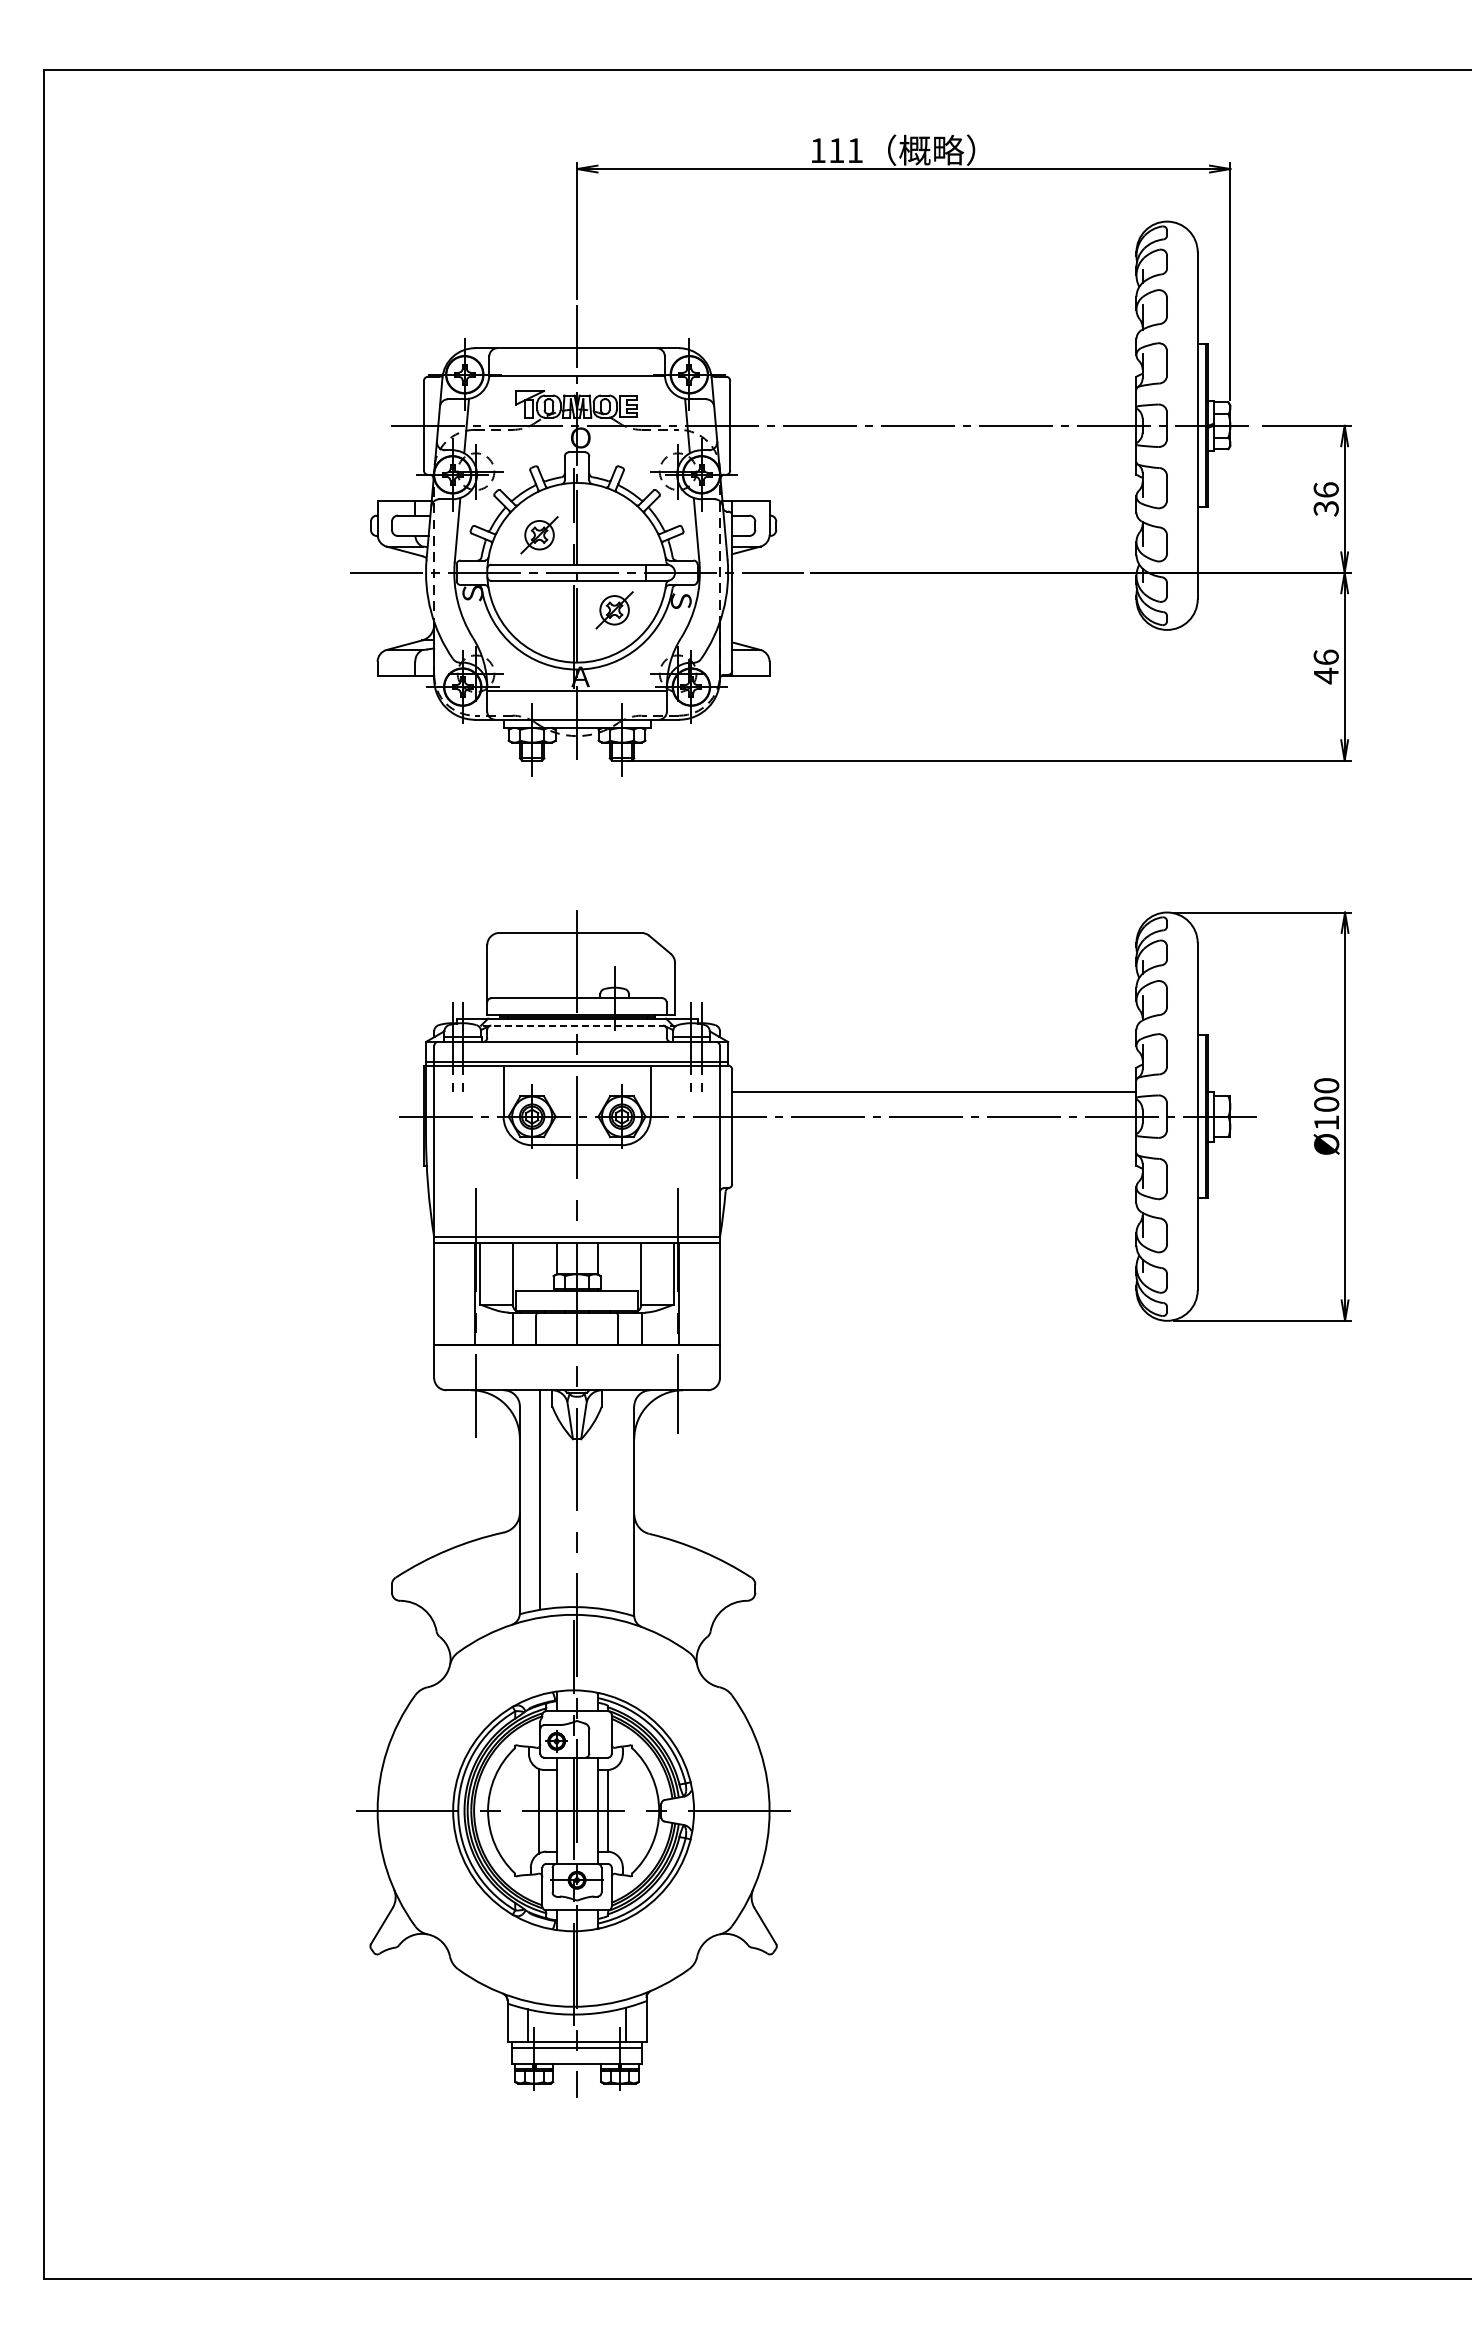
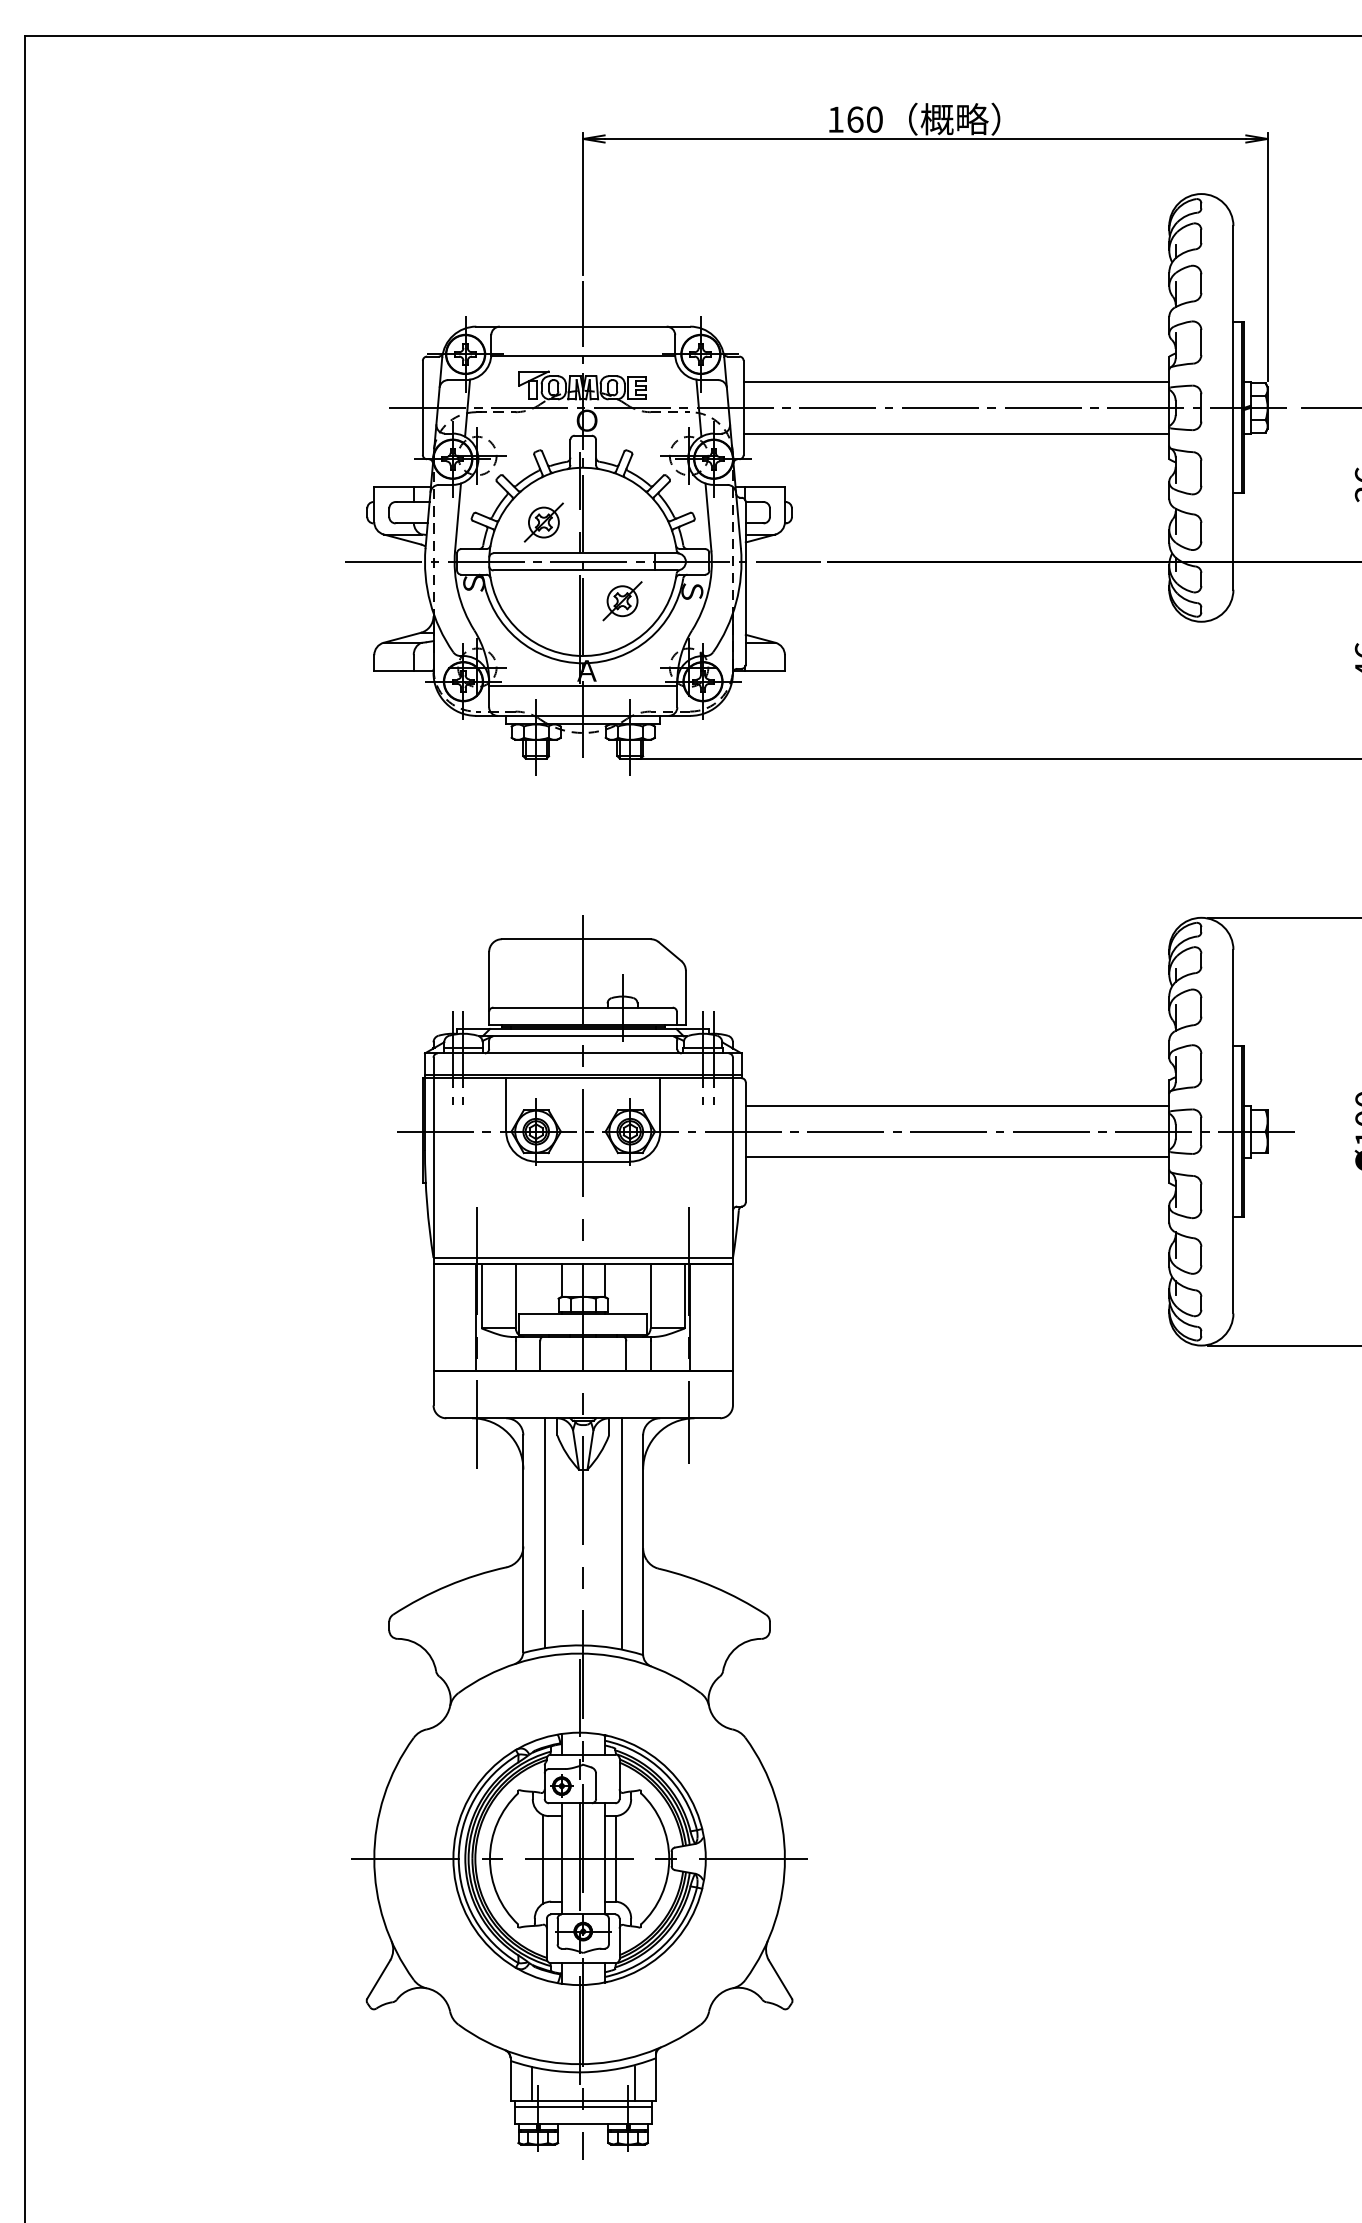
text: (845, 150) -> (864, 119), 111 -> 160
line: (933, 401) -> (956, 382), added
line: (933, 450) -> (956, 433), added
line: (576, 1025) -> (582, 1036), dashed -> solid
line: (934, 1141) -> (957, 1157), added
line: (613, 1499) -> (621, 1532), added

